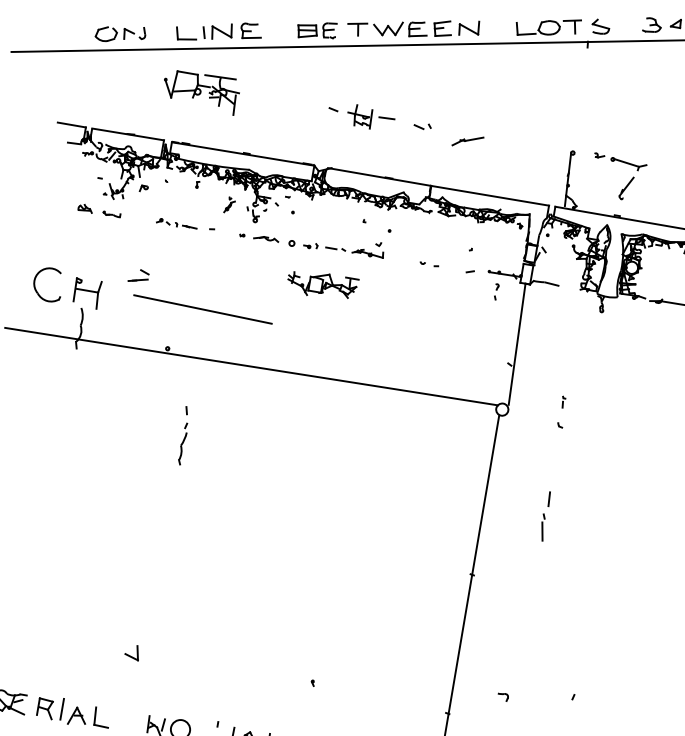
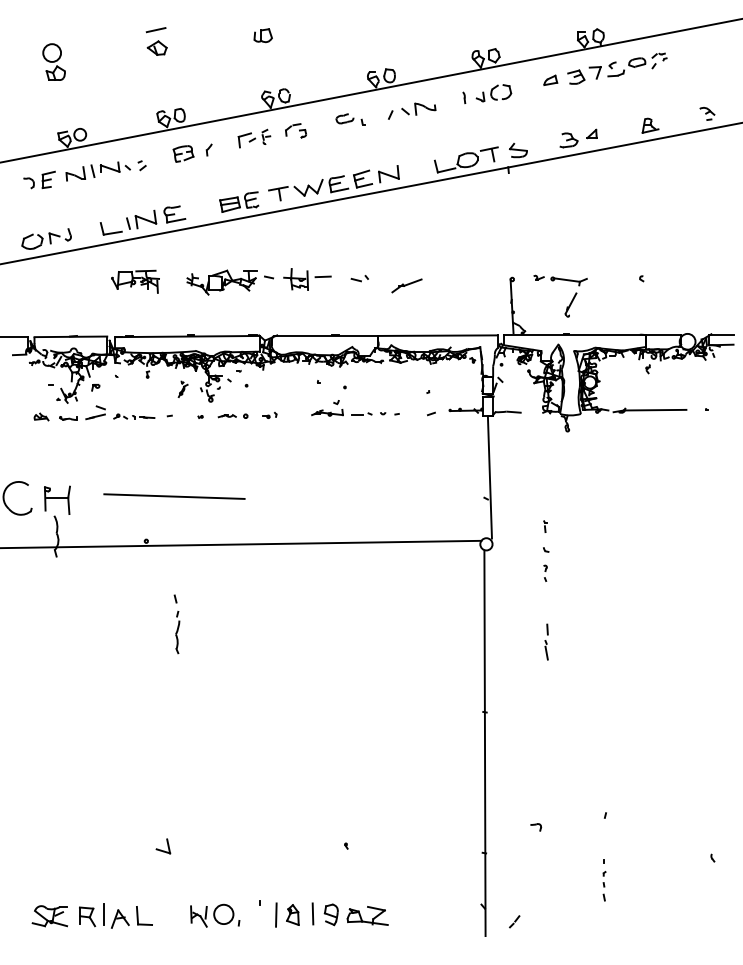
part: (201, 90) -> (135, 281), size x0.62
part: (273, 239) -> (232, 415), size x0.71
part: (335, 248) -> (361, 413), moved
part: (138, 275) -> (95, 412), moved
part: (321, 285) -> (221, 282), moved
part: (496, 291) -> (545, 572), moved
part: (544, 515) -> (546, 641), size x0.71

